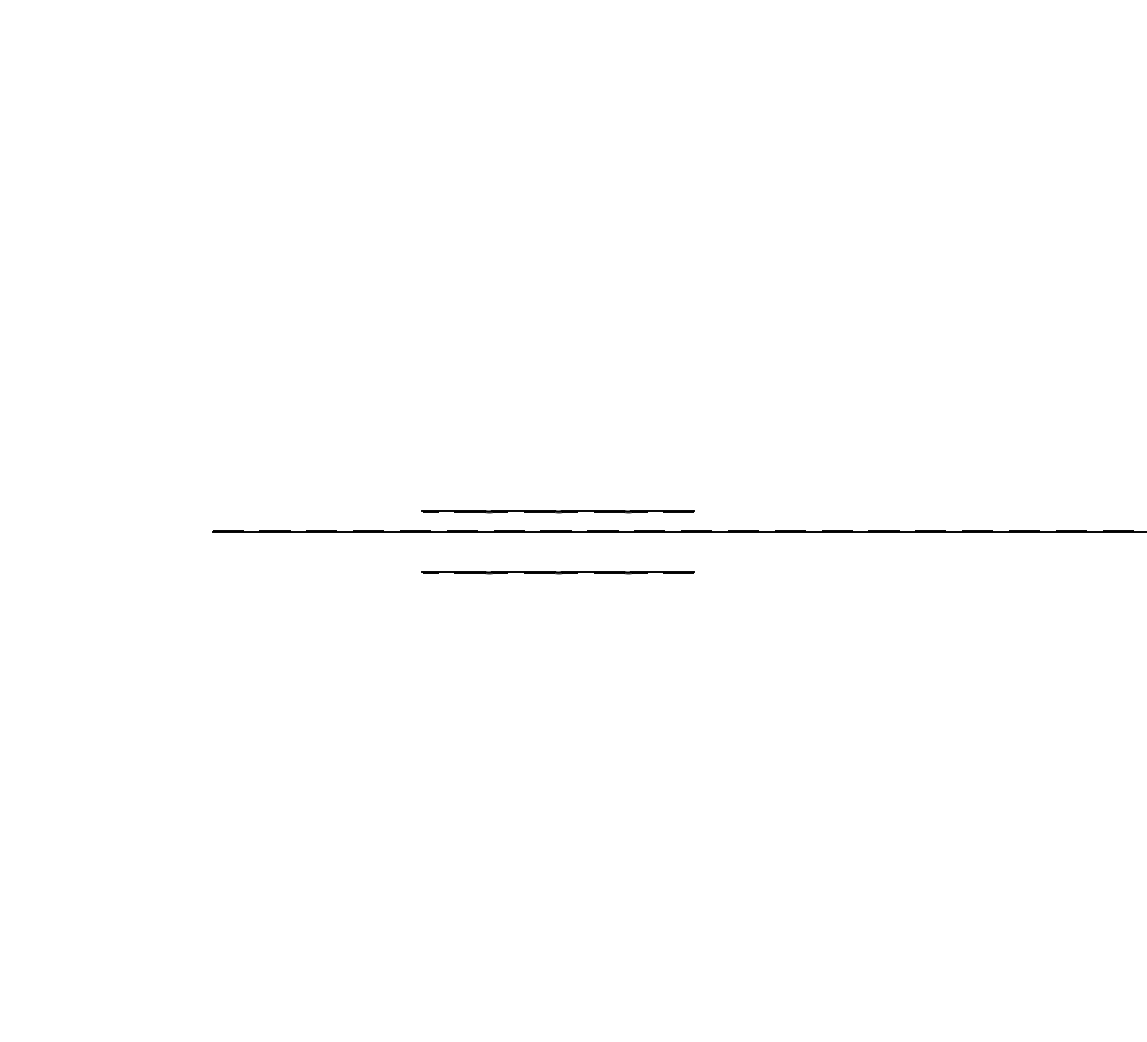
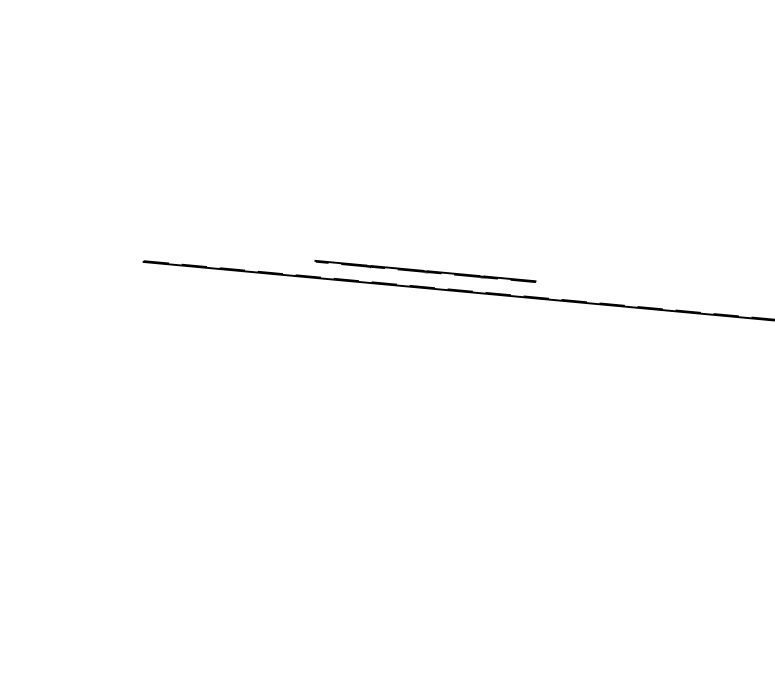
line: (557, 572) -> (420, 320), removed

